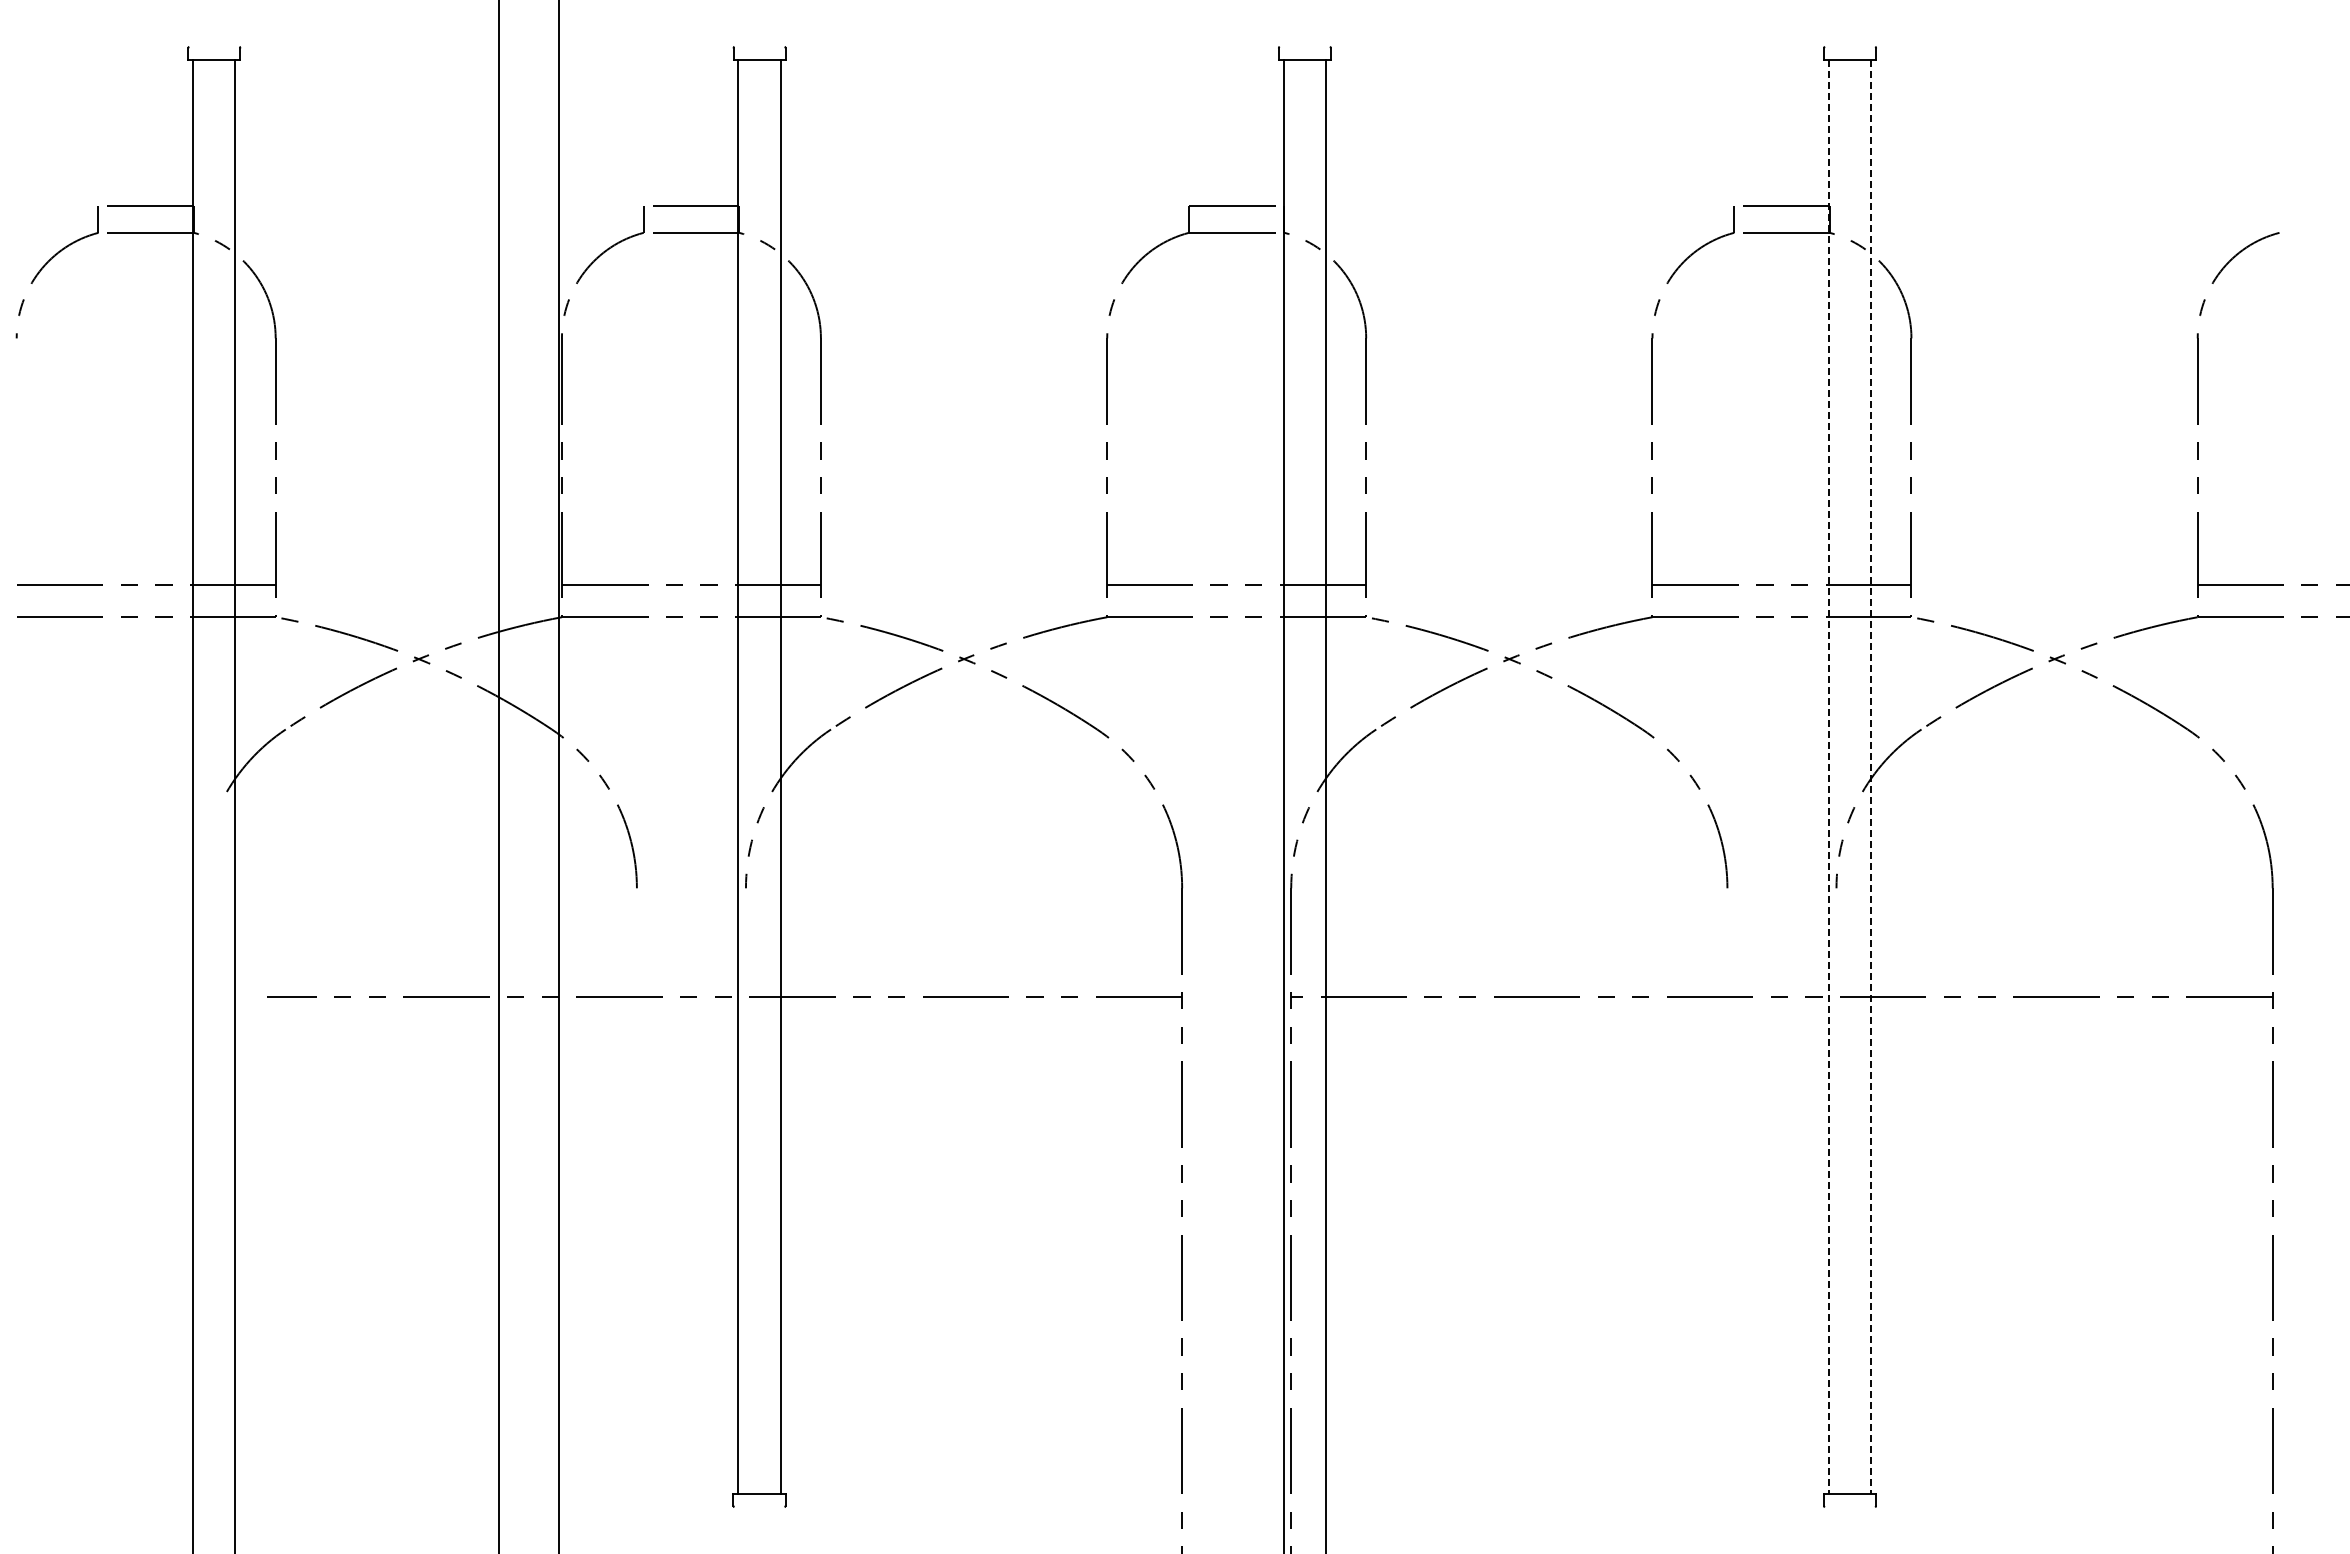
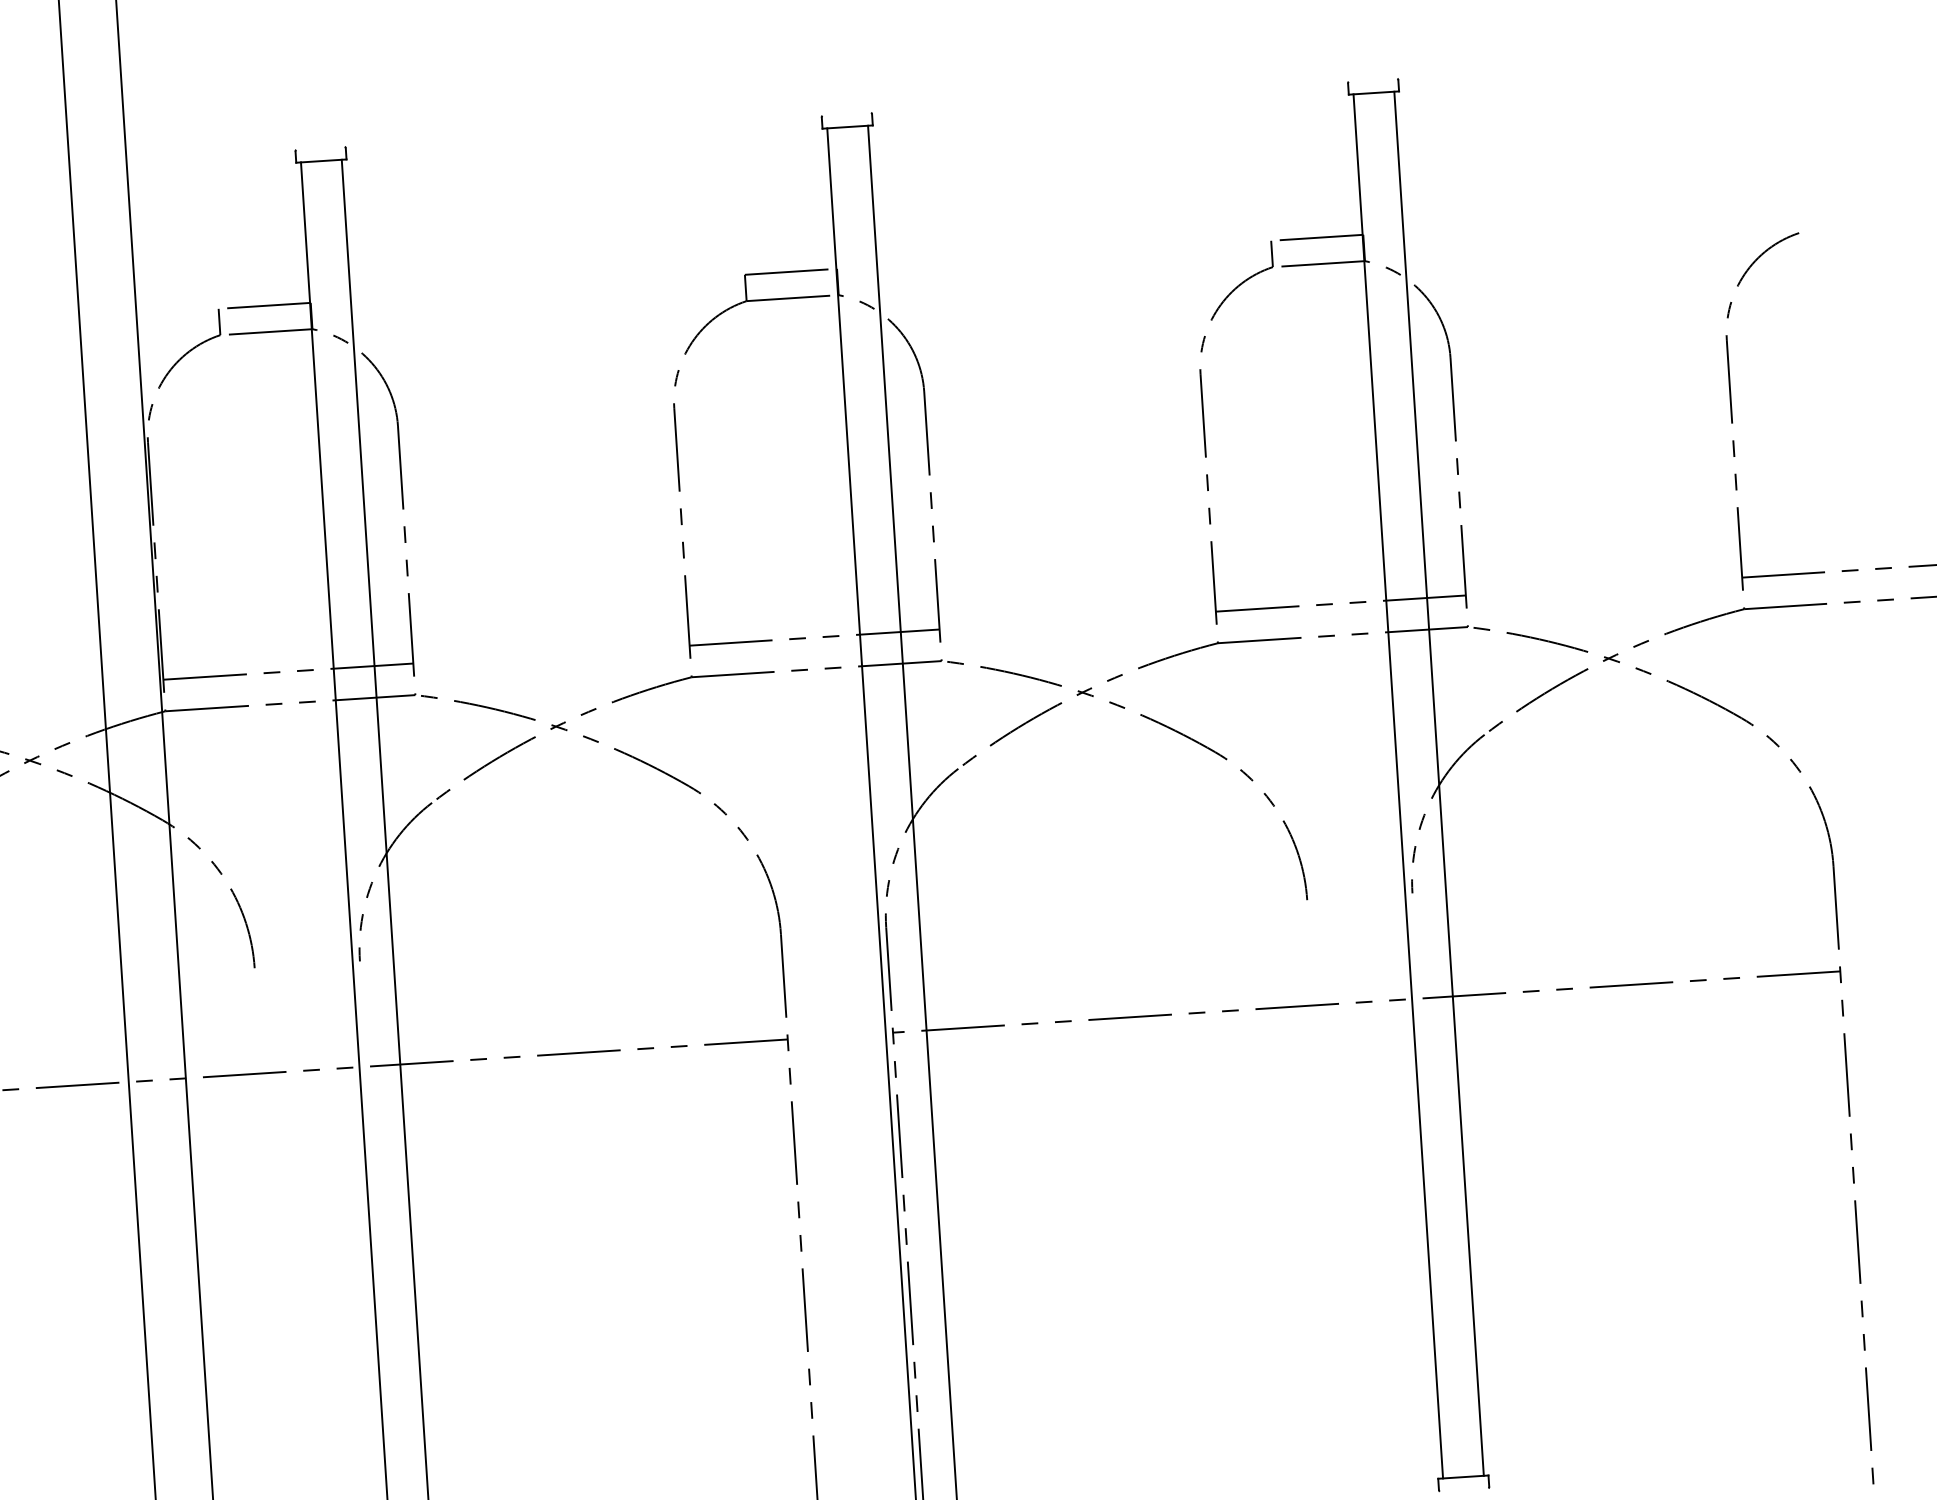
line: (1828, 777) -> (1397, 786), dashed -> solid
line: (1871, 777) -> (1439, 784), dashed -> solid

